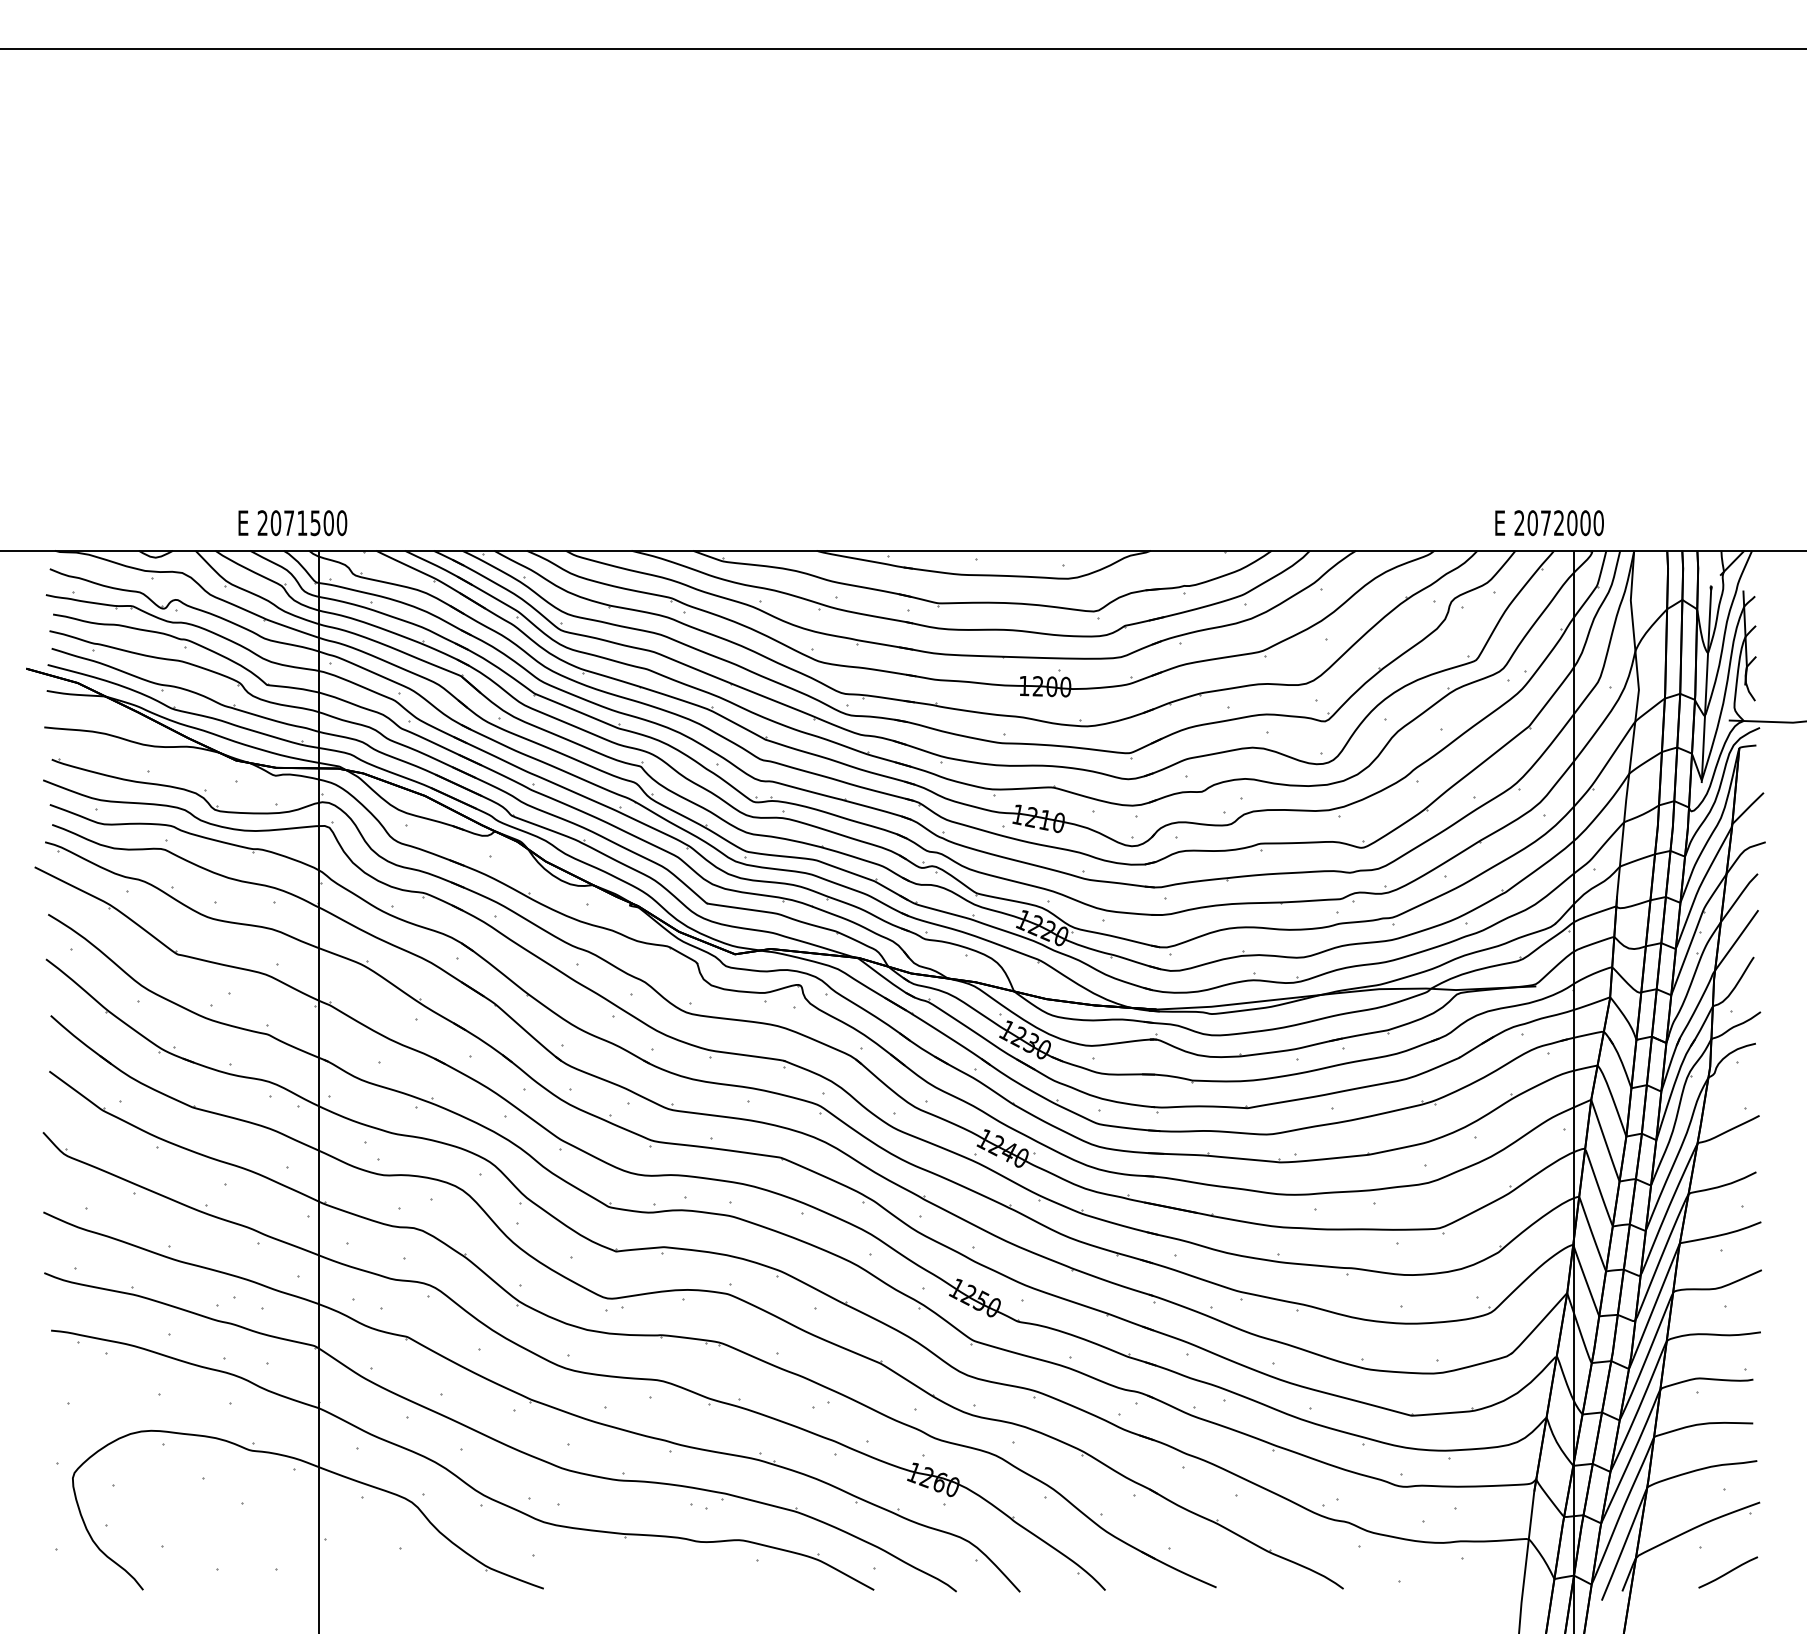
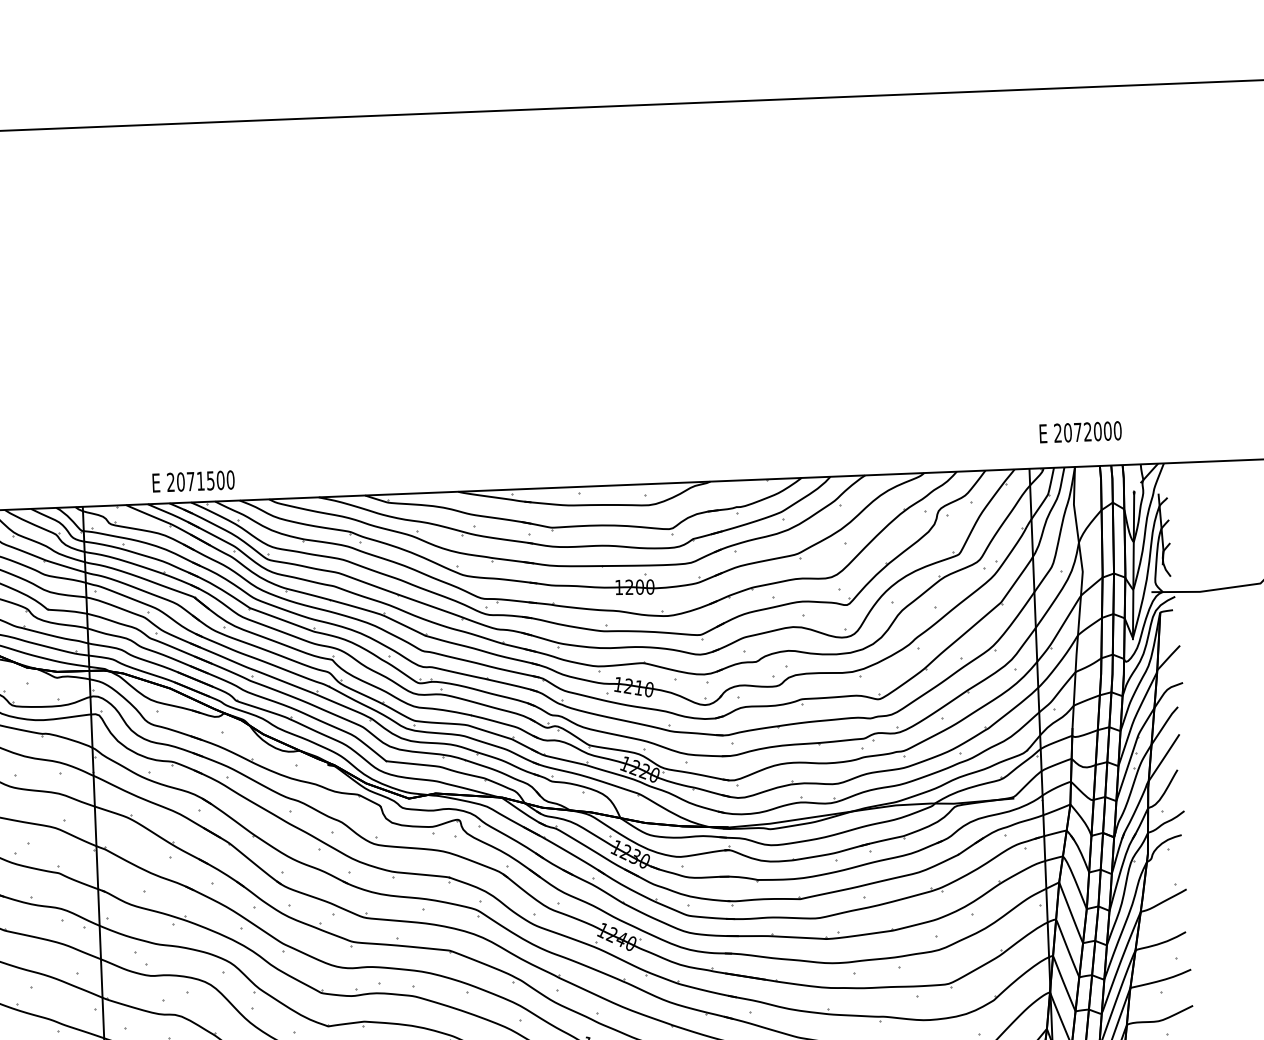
text: (292, 523) -> (193, 481), moved
text: (1549, 523) -> (1080, 432), moved

